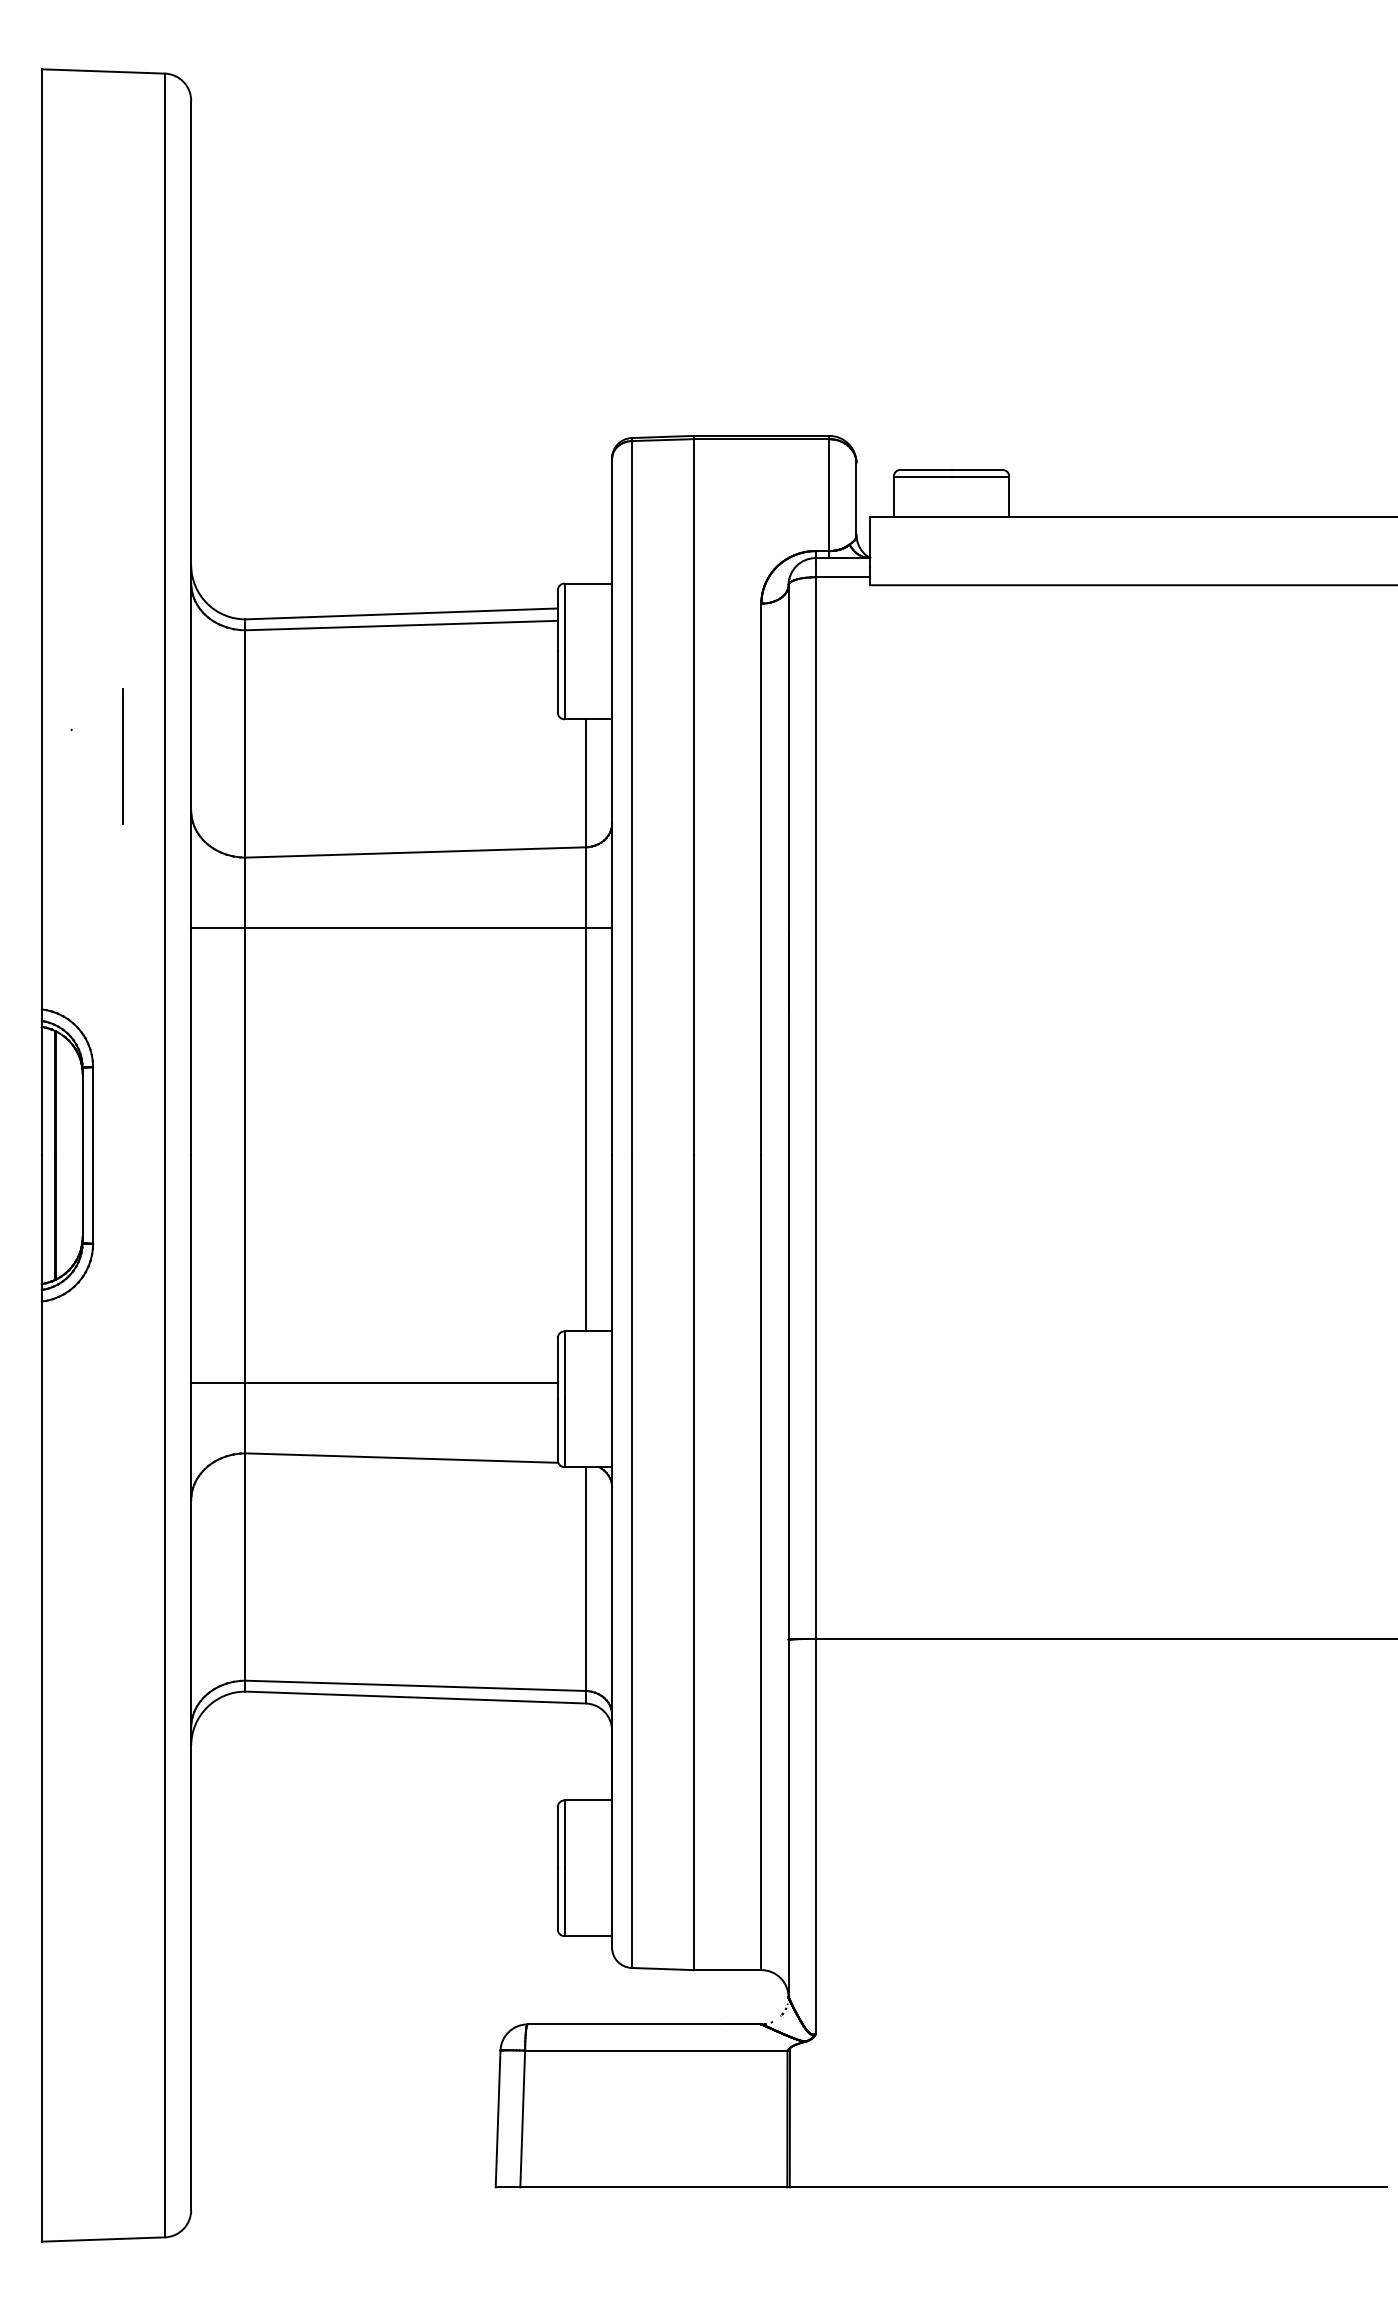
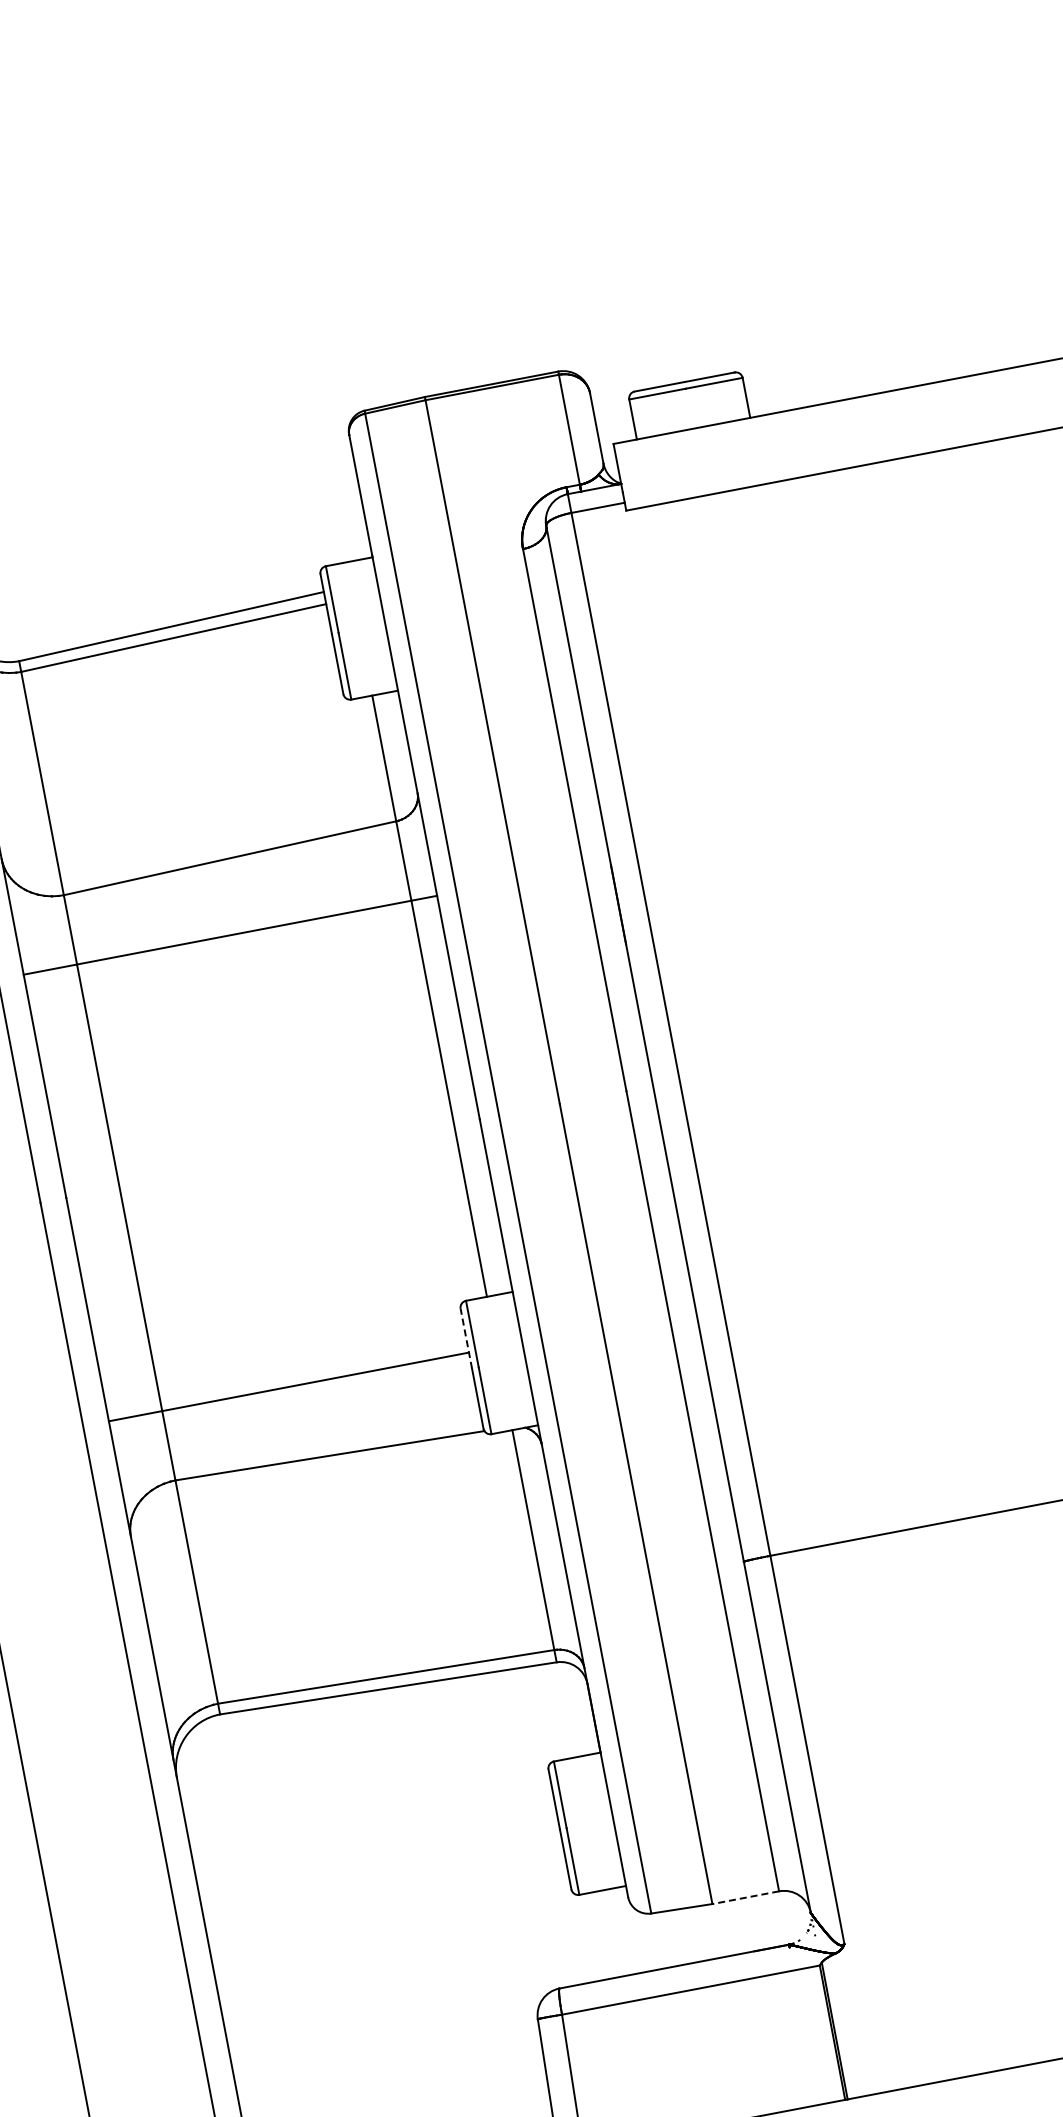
line: (557, 1368) -> (466, 1338), solid -> dashed
line: (727, 1970) -> (745, 1898), solid -> dashed

